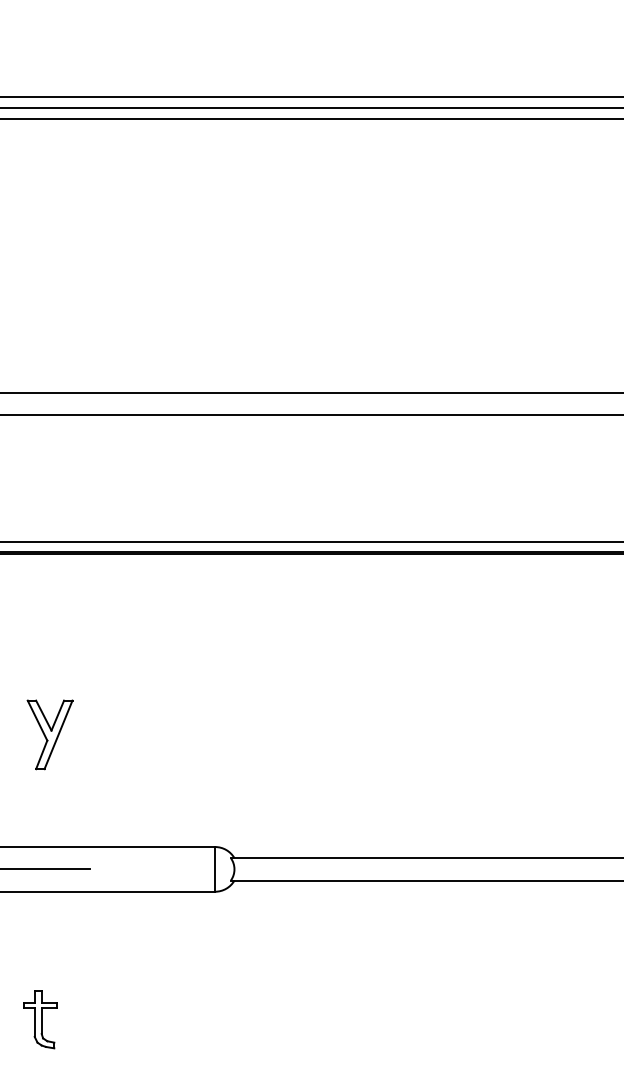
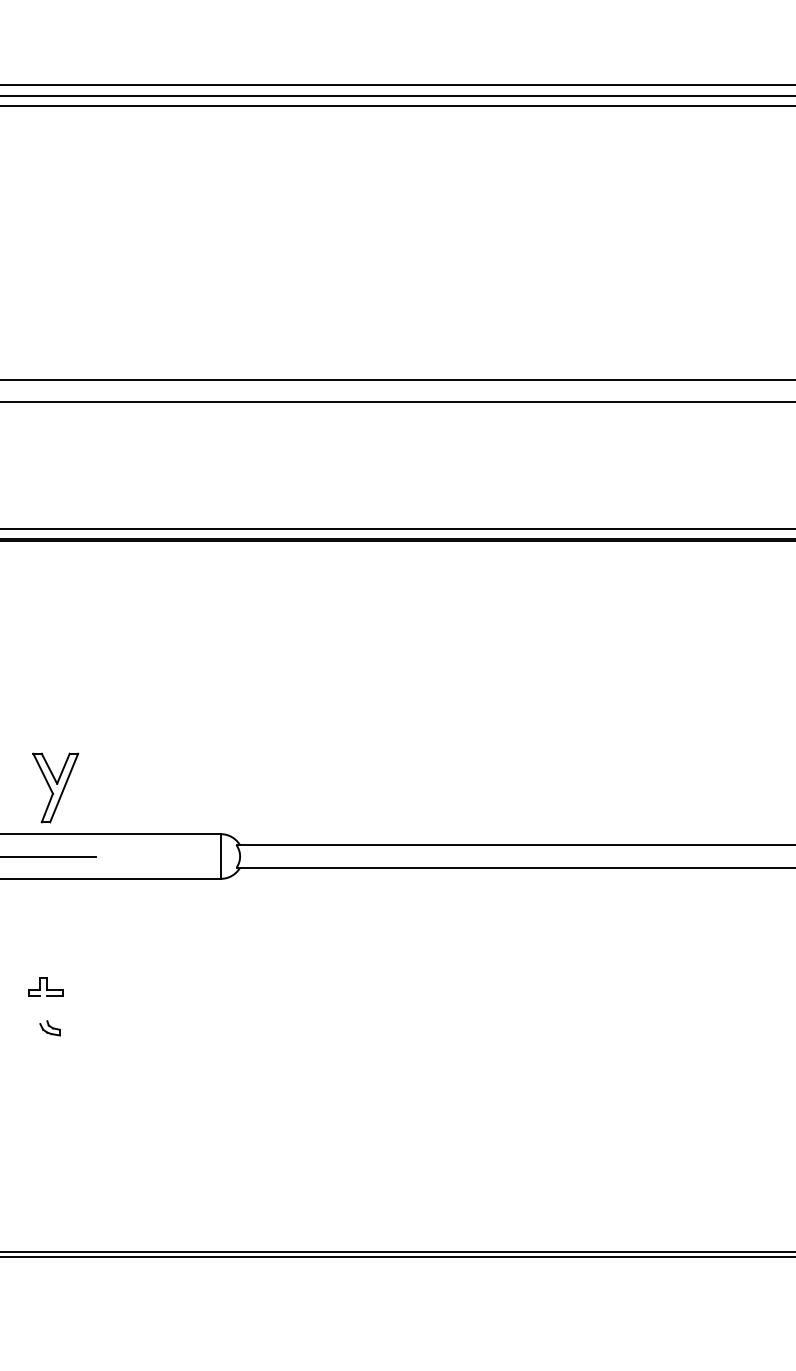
part: (49, 734) -> (55, 787), moved
line: (41, 1021) -> (47, 1008), removed
line: (34, 1022) -> (40, 1009), removed

